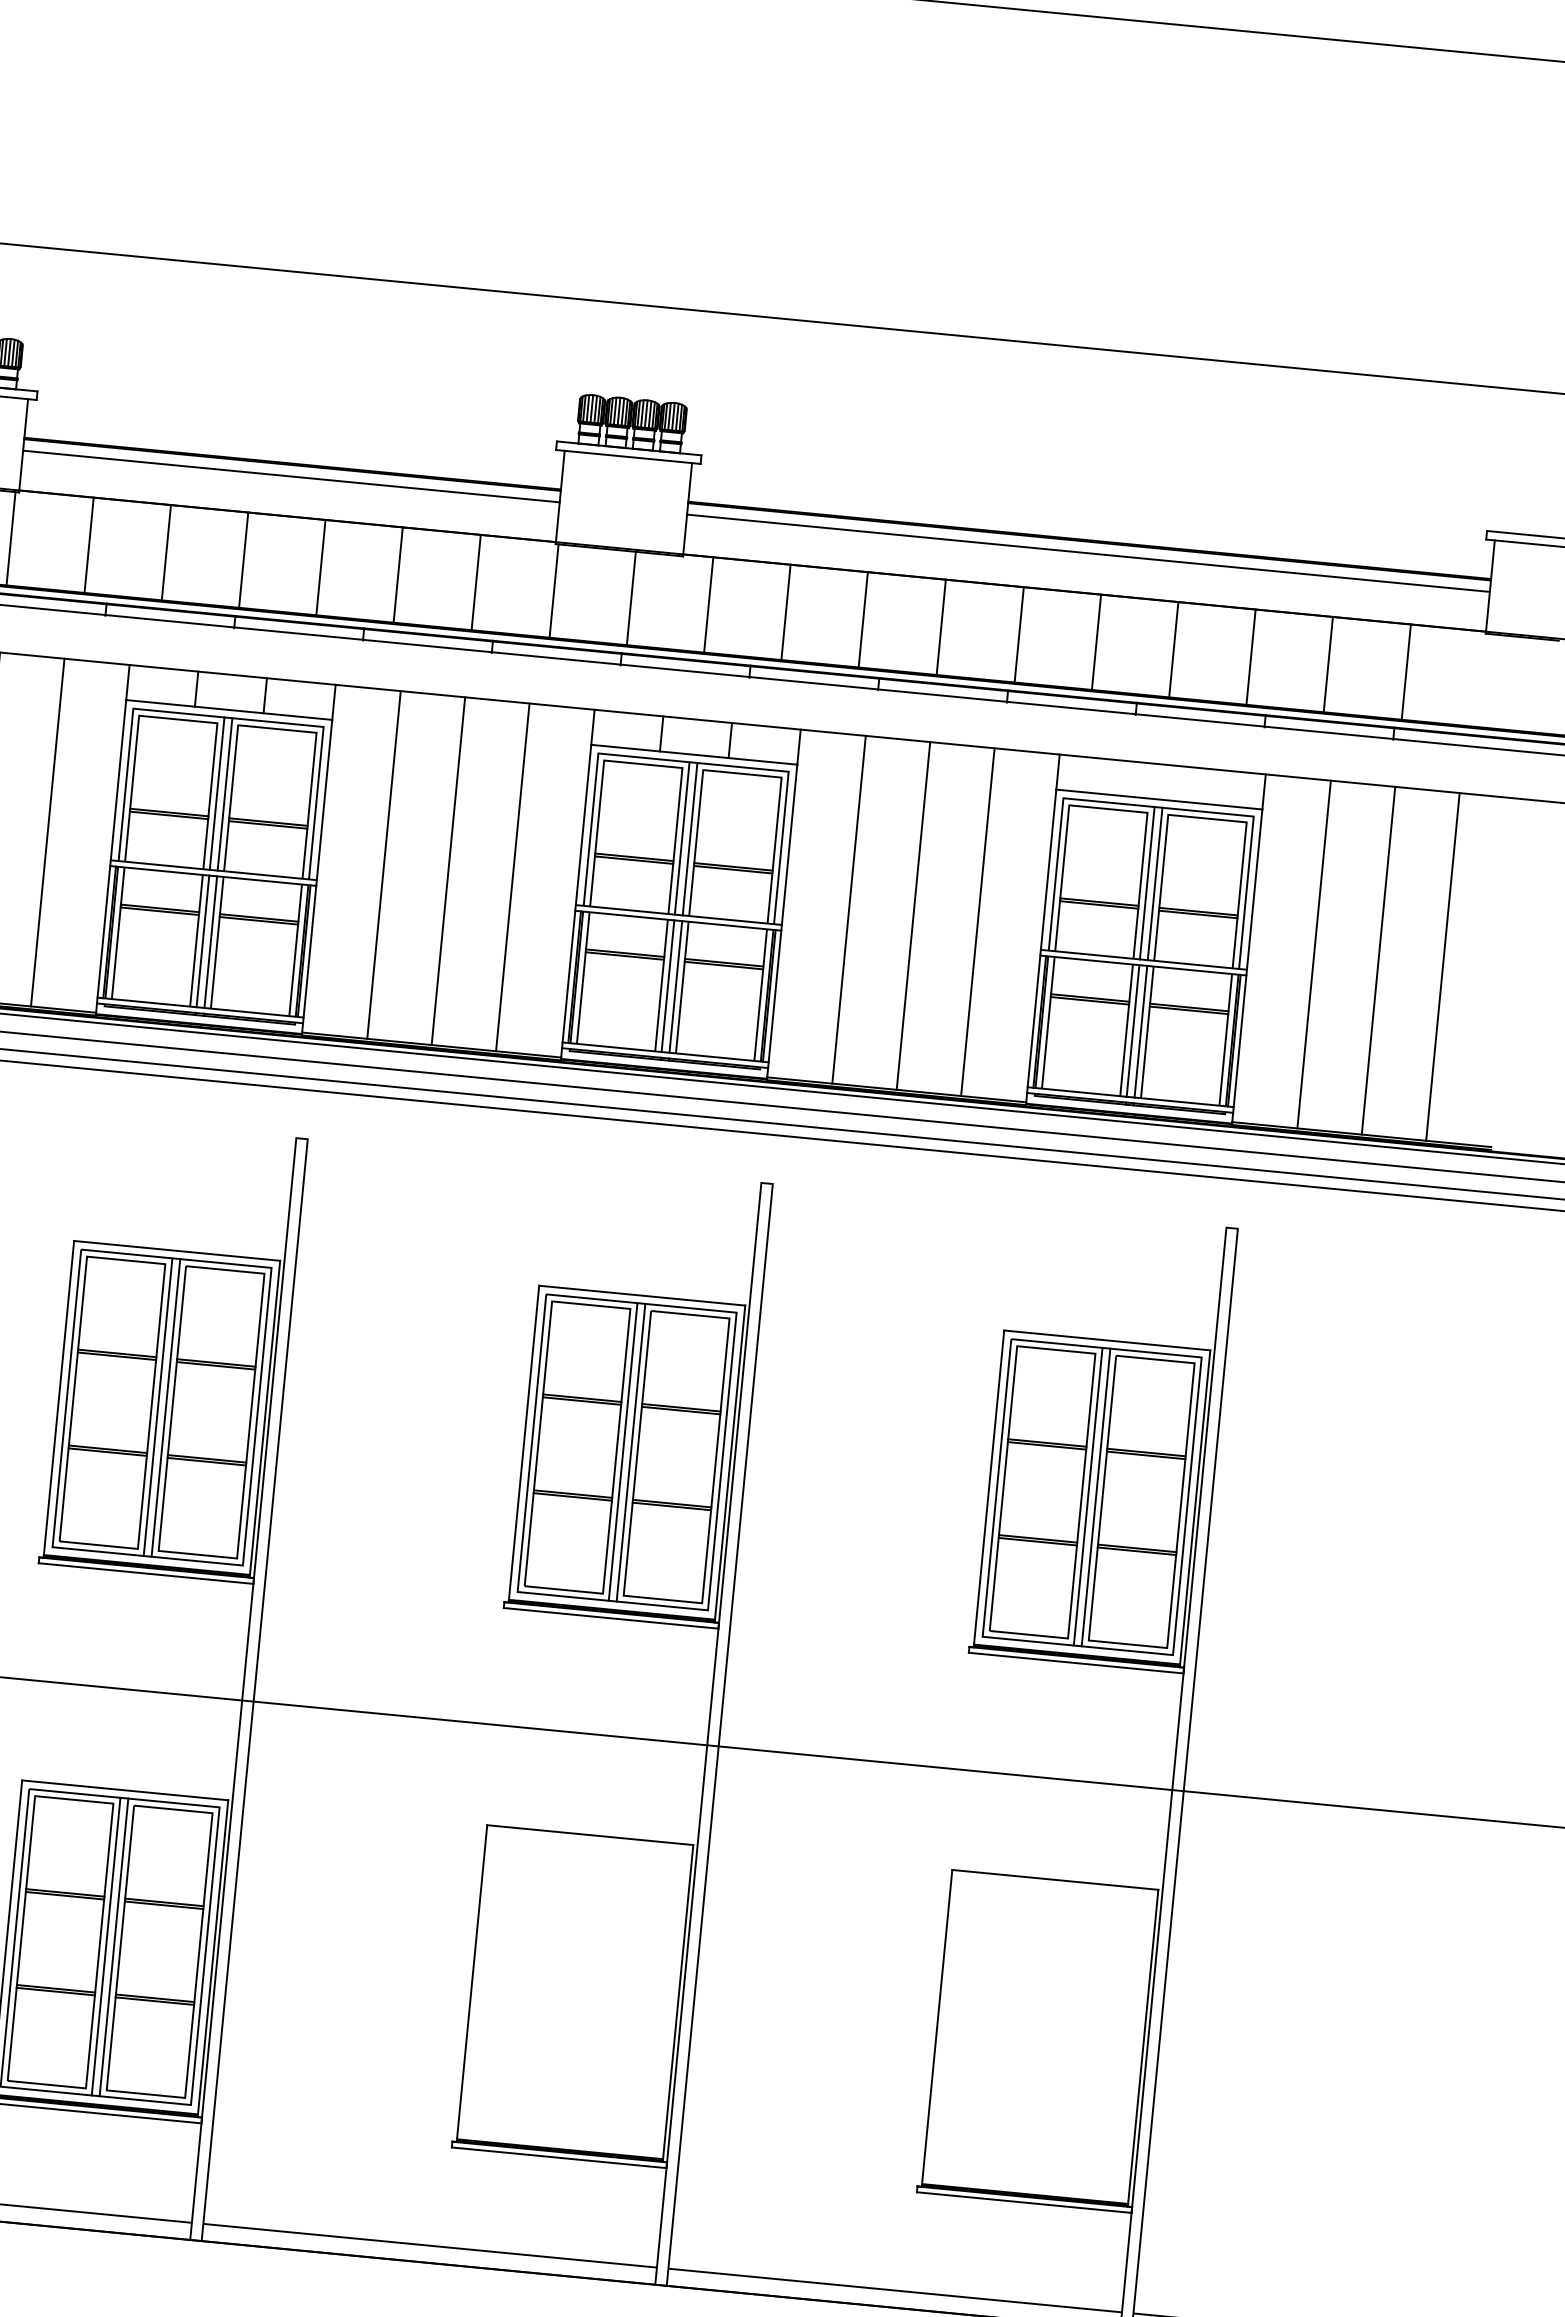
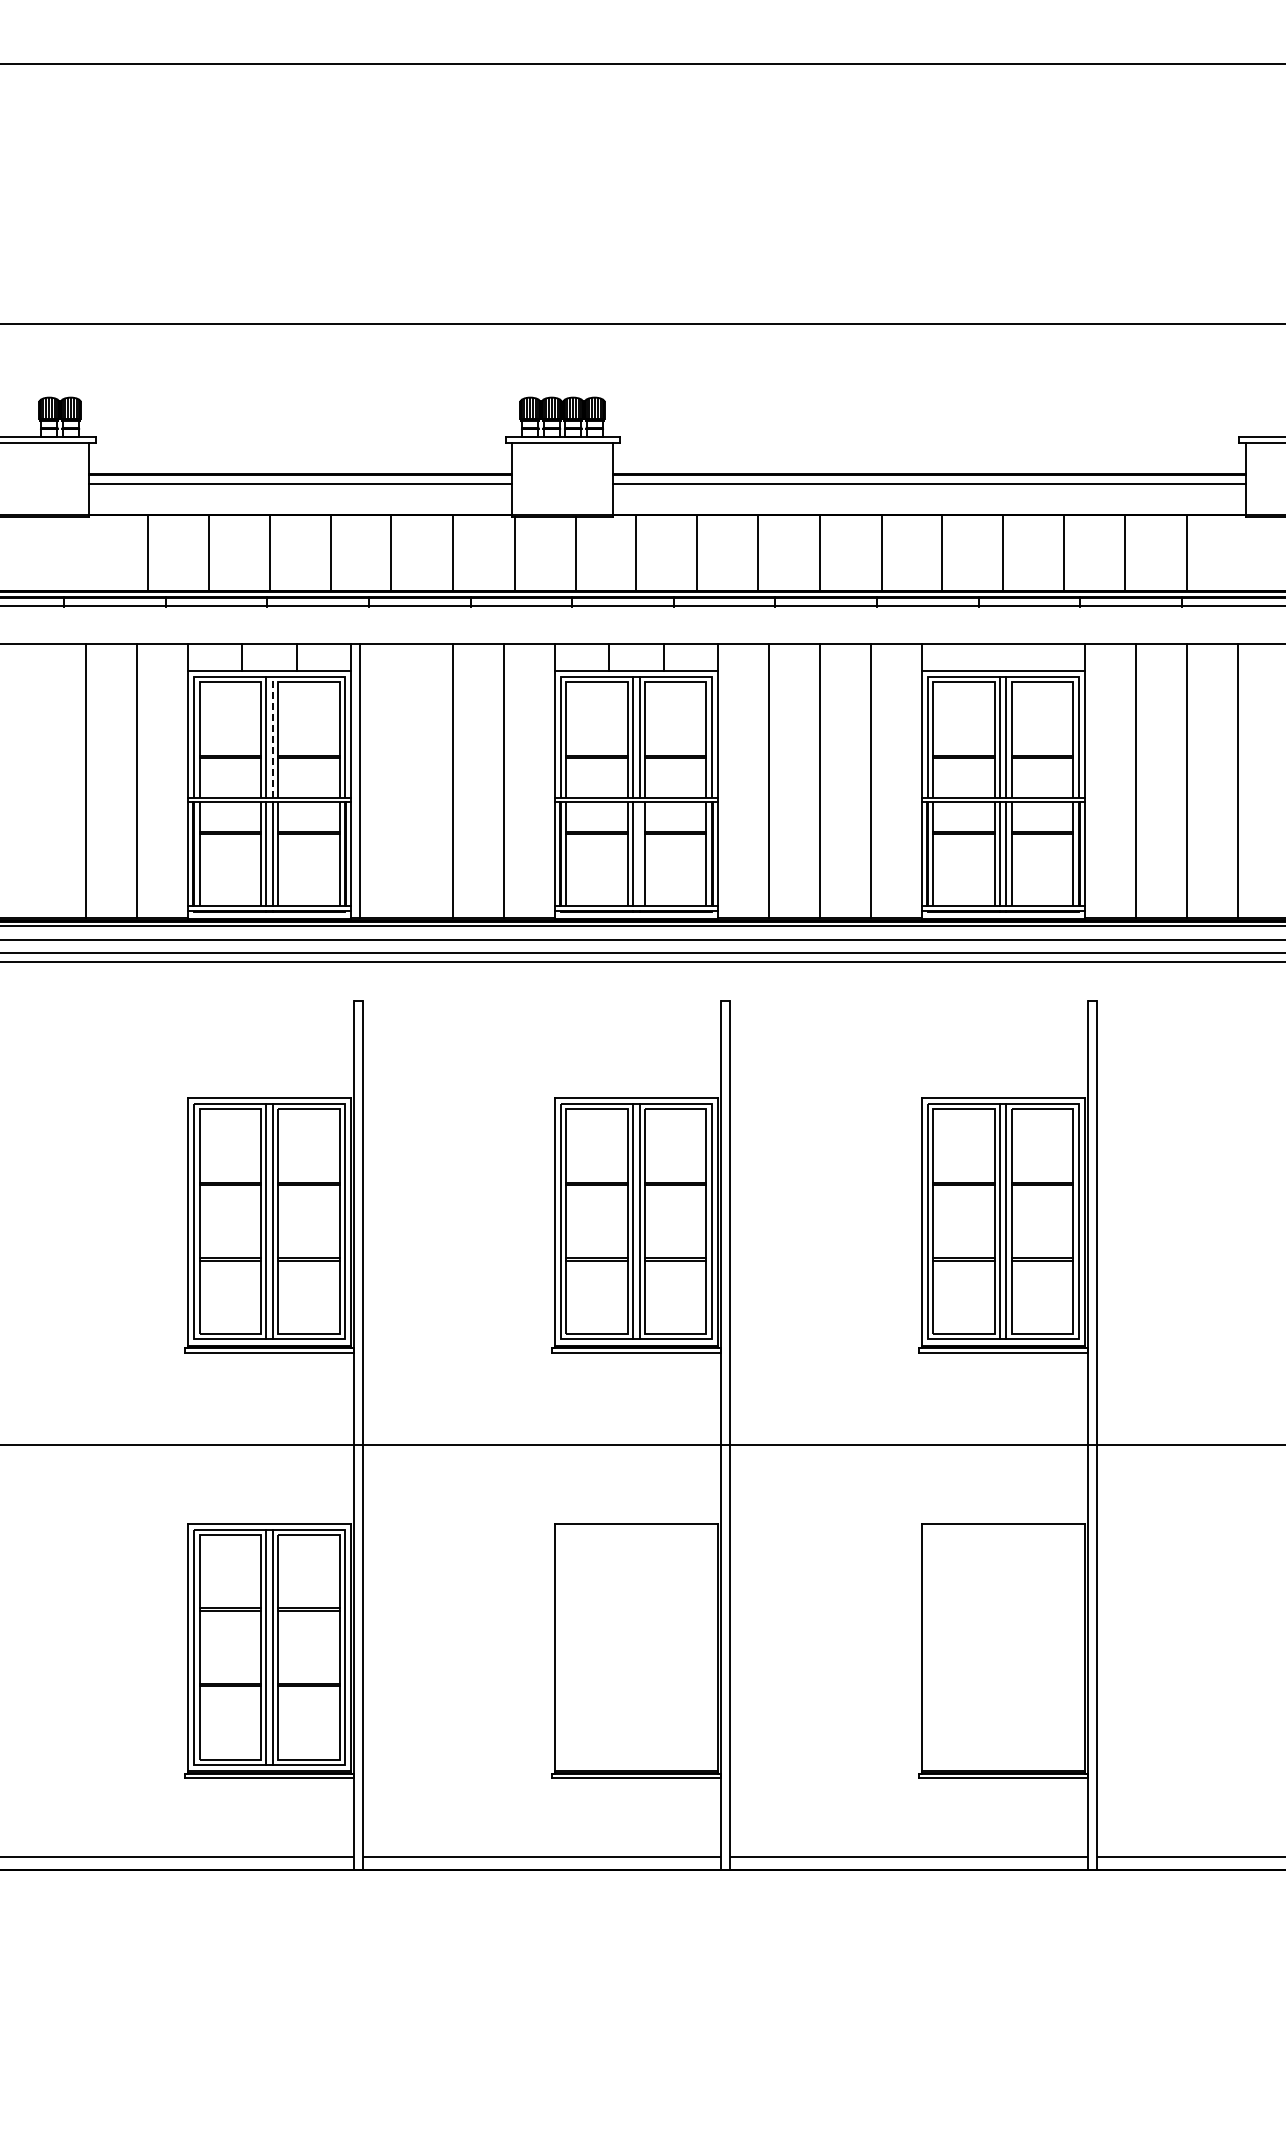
line: (11, 538) -> (86, 553), removed
line: (224, 794) -> (272, 737), solid -> dashed
line: (384, 864) -> (360, 780), moved
line: (675, 987) -> (639, 854), removed

